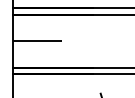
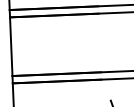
line: (37, 41) -> (38, 45), removed

